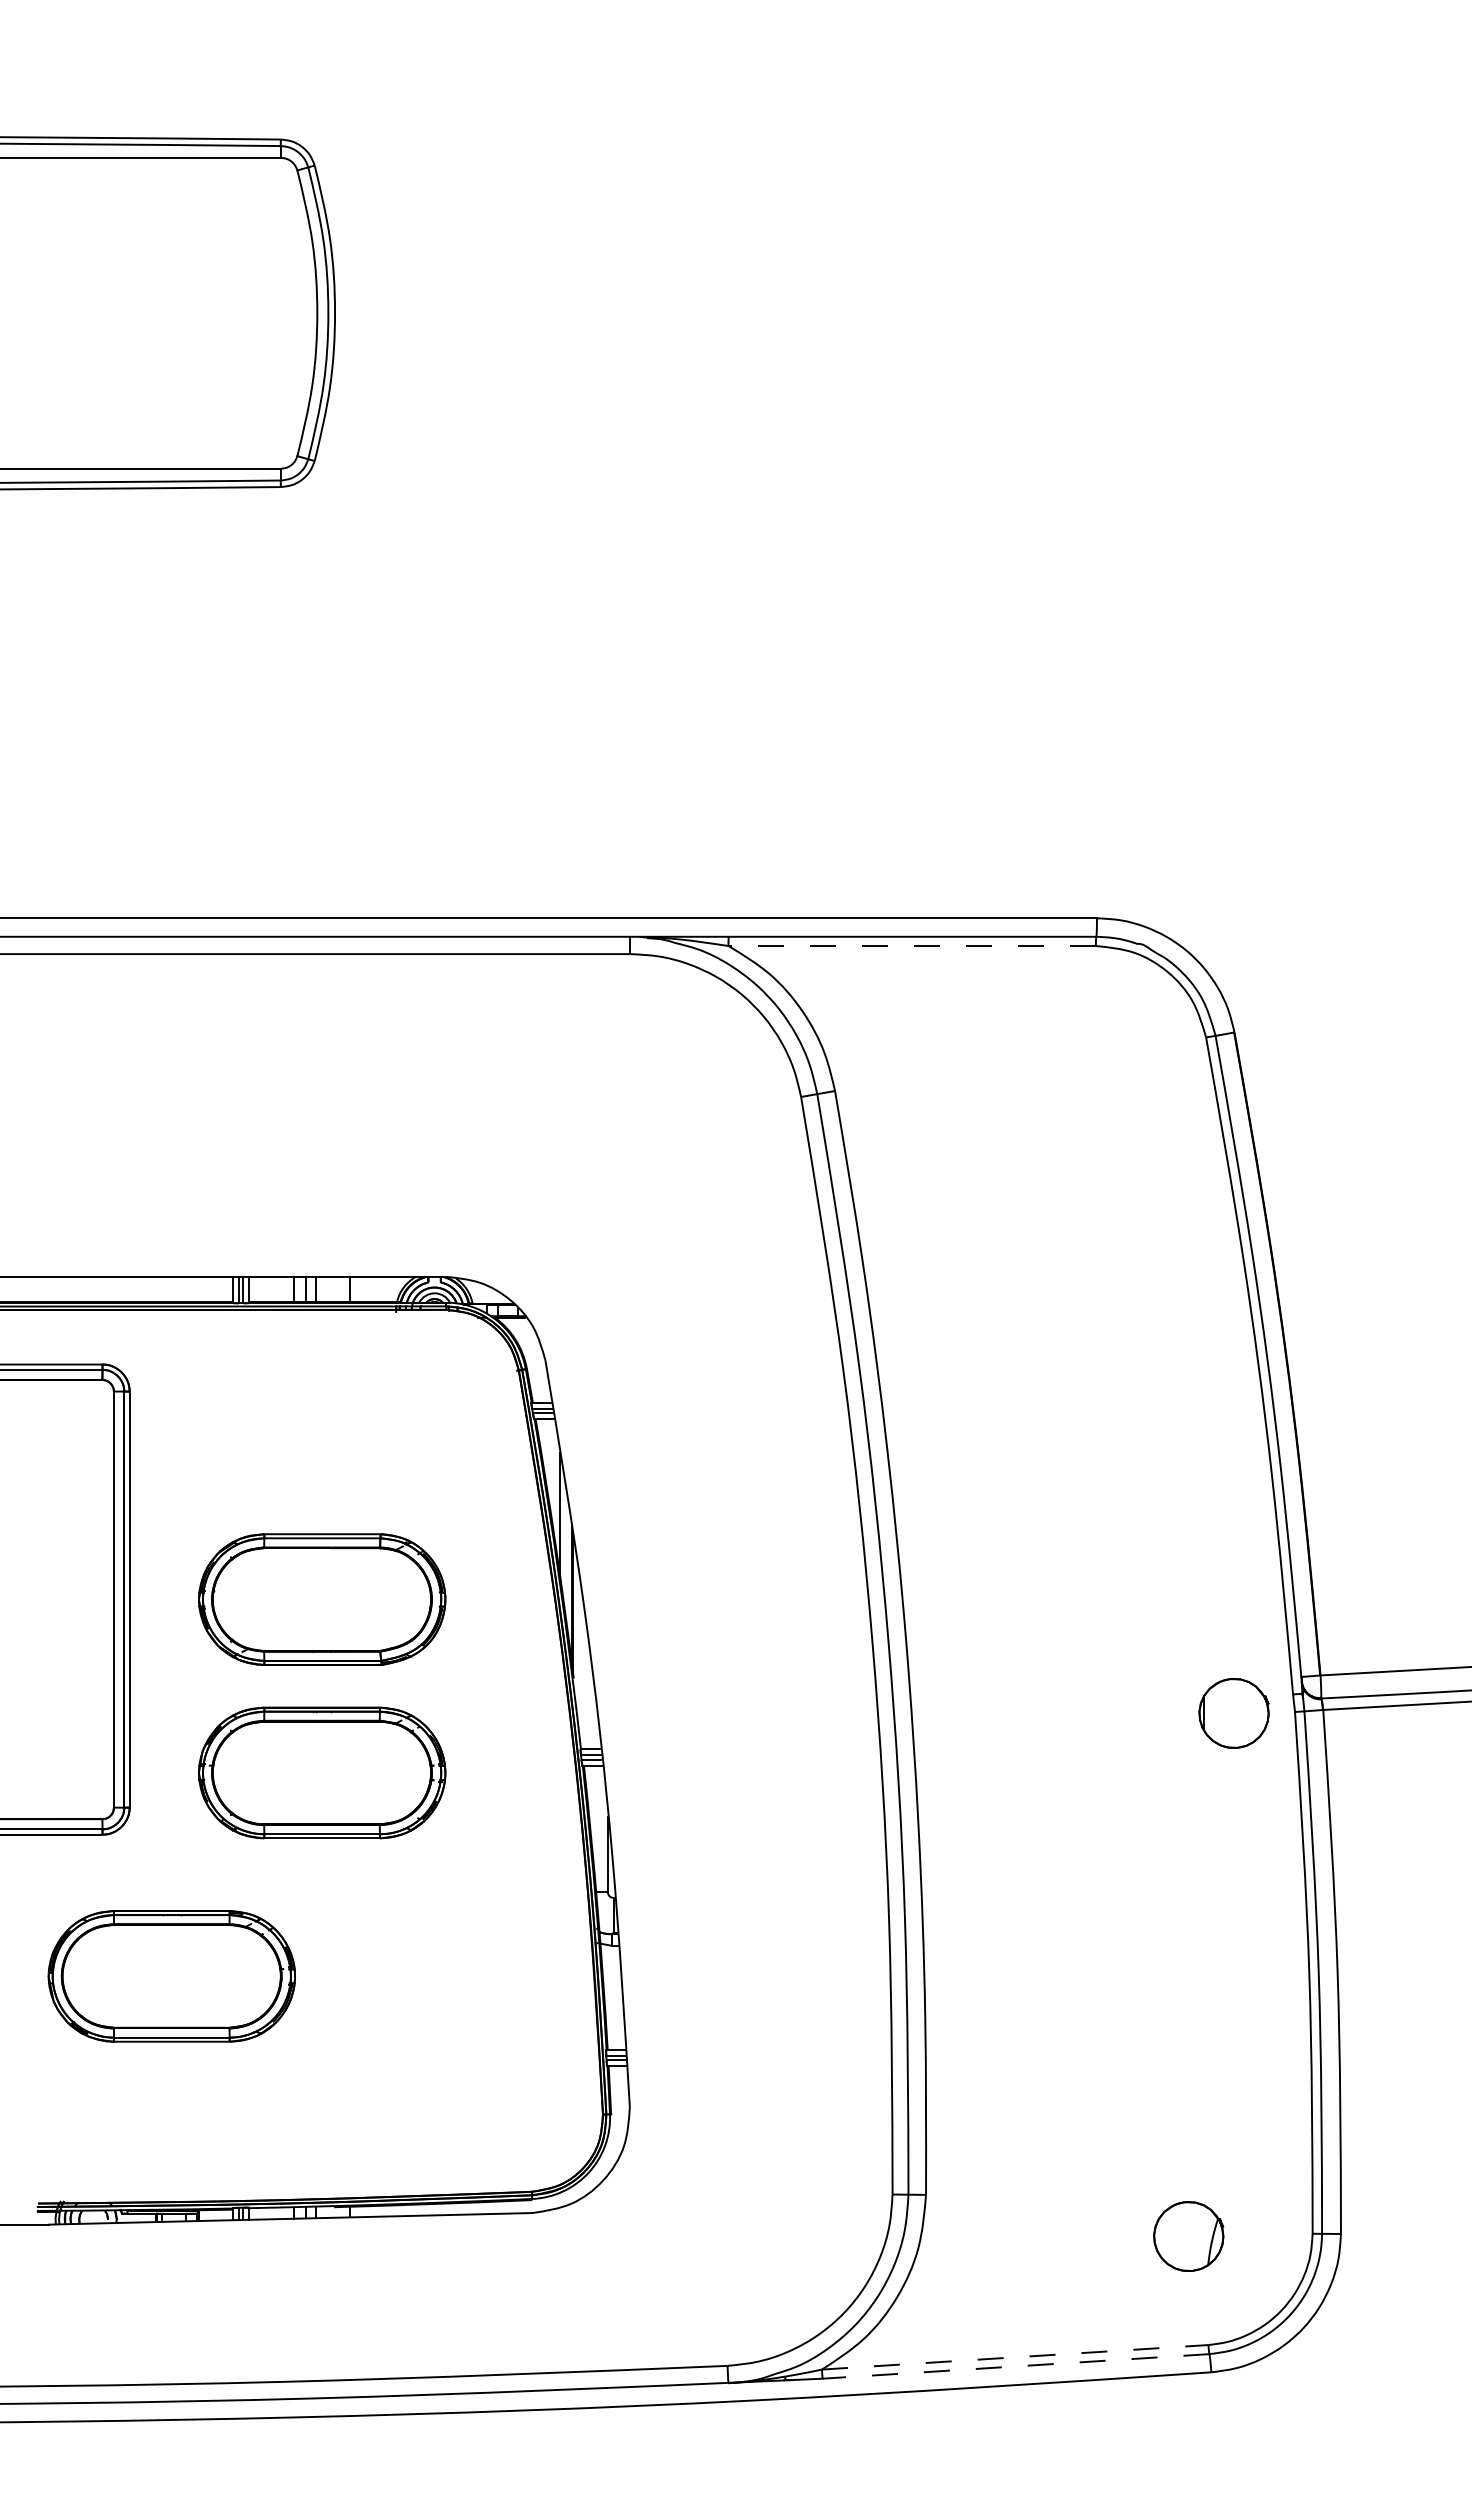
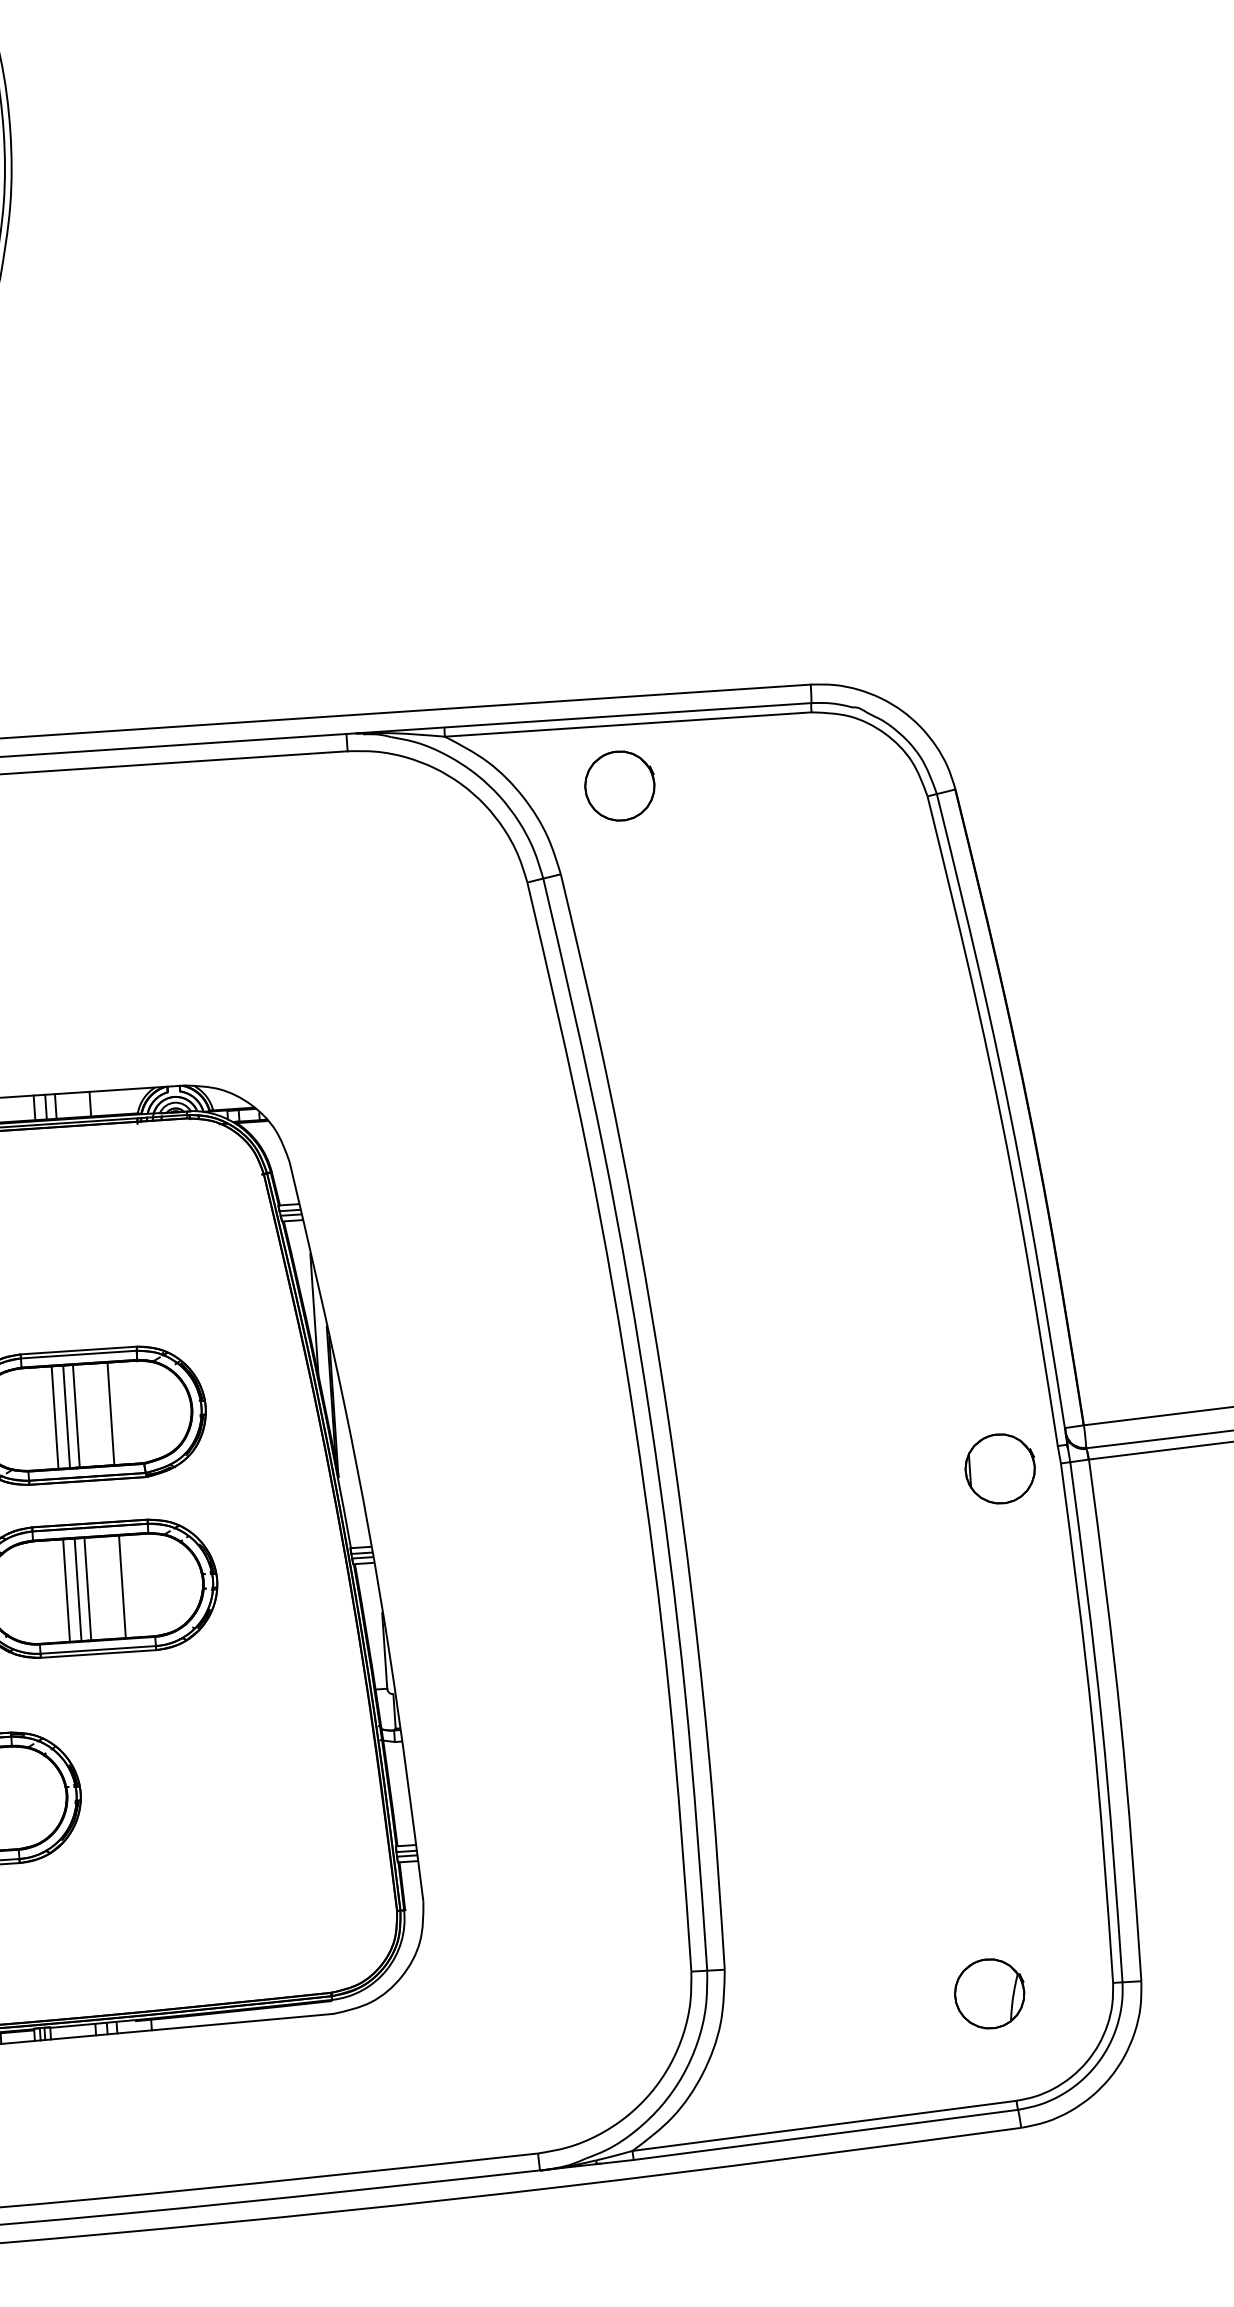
line: (912, 946) -> (628, 724), dashed -> solid
part: (899, 1006) -> (619, 785), added
line: (294, 1599) -> (55, 1417), added
line: (305, 1599) -> (66, 1416), added
line: (315, 1599) -> (76, 1416), added
line: (350, 1599) -> (111, 1413), added
line: (294, 1772) -> (66, 1590), added
line: (305, 1772) -> (77, 1589), added
line: (315, 1772) -> (87, 1588), added
line: (350, 1772) -> (122, 1586), added
line: (1015, 2357) -> (824, 2126), dashed -> solid
line: (1016, 2366) -> (826, 2134), dashed -> solid

